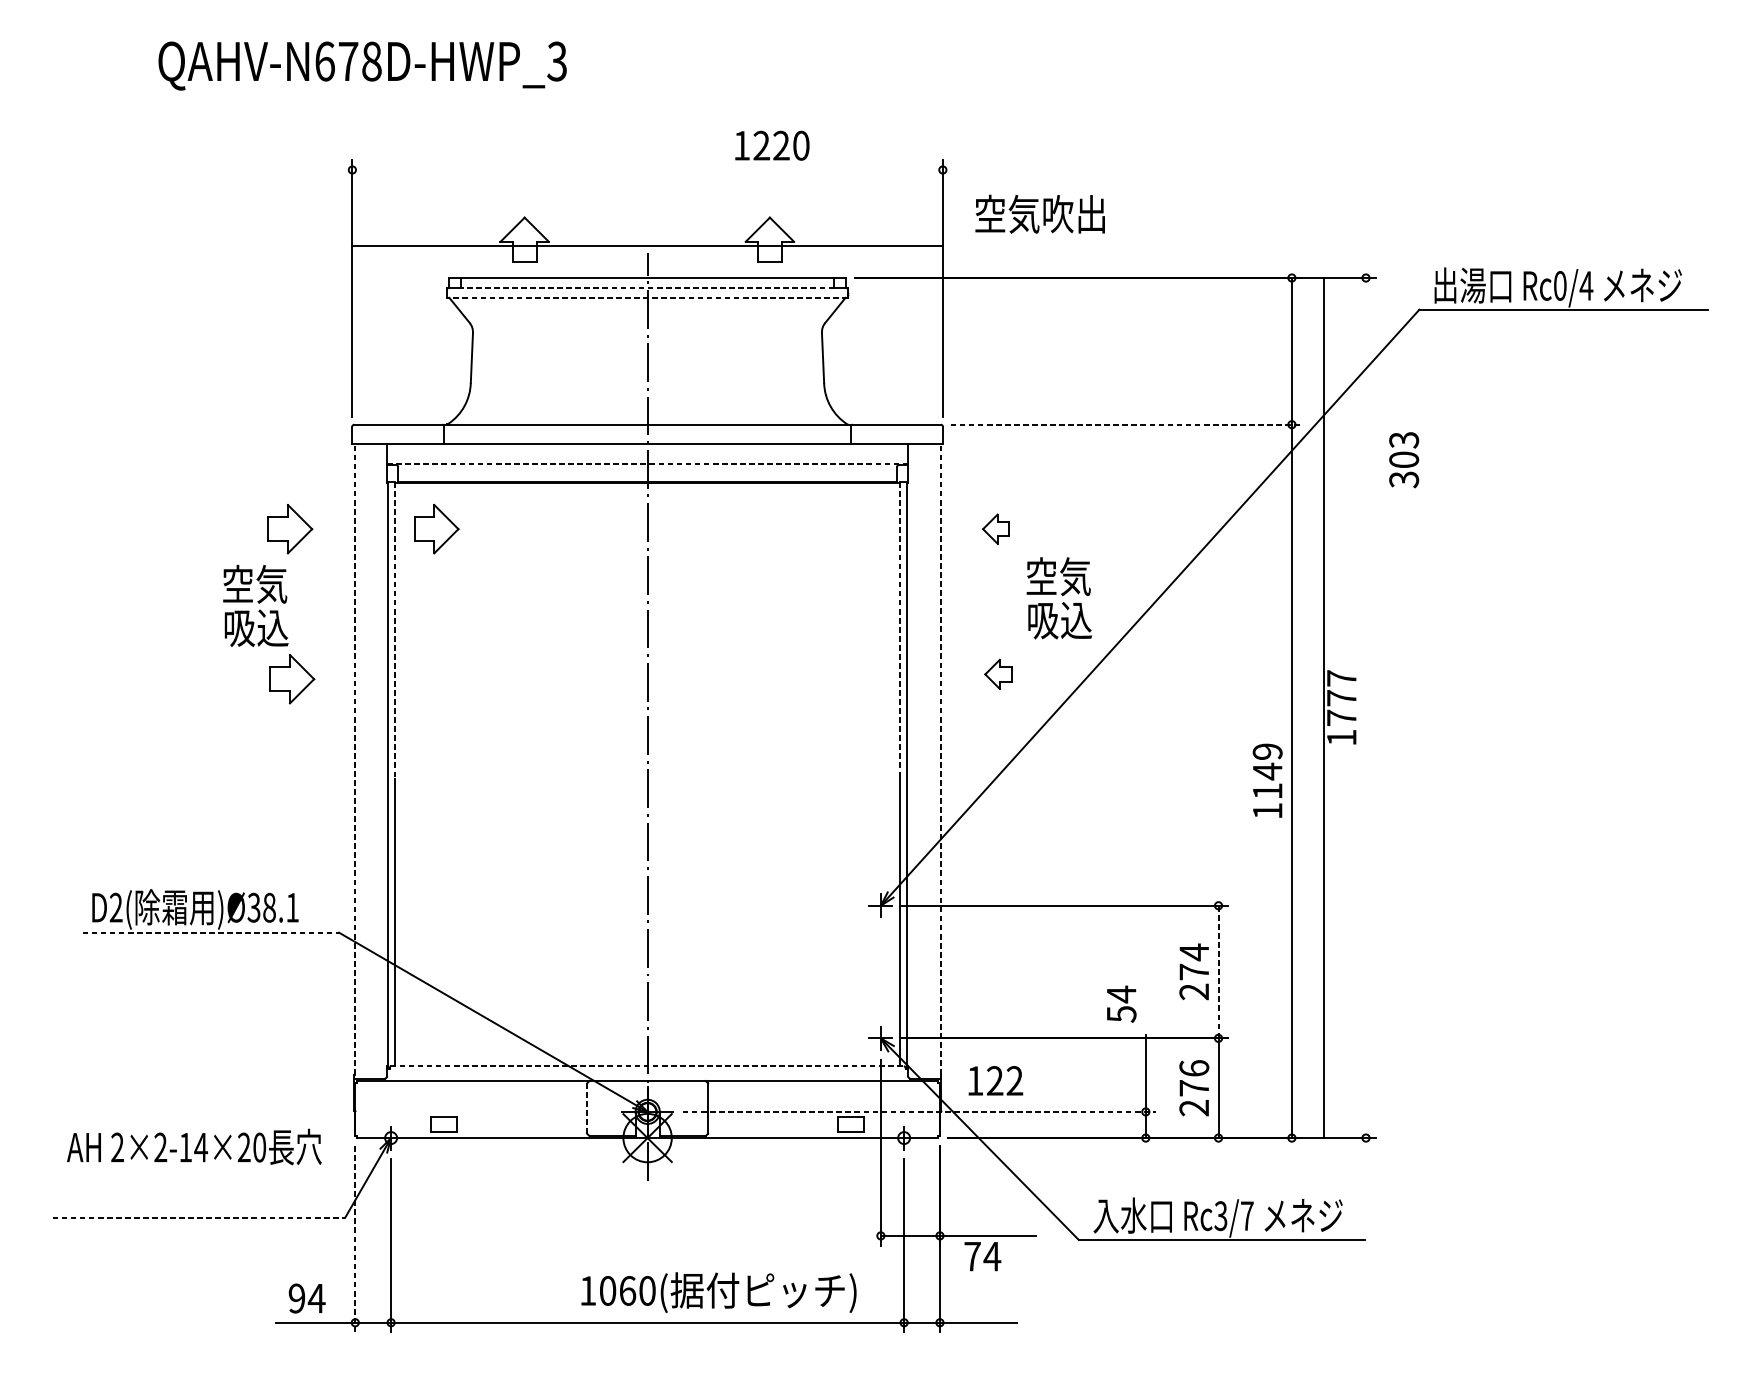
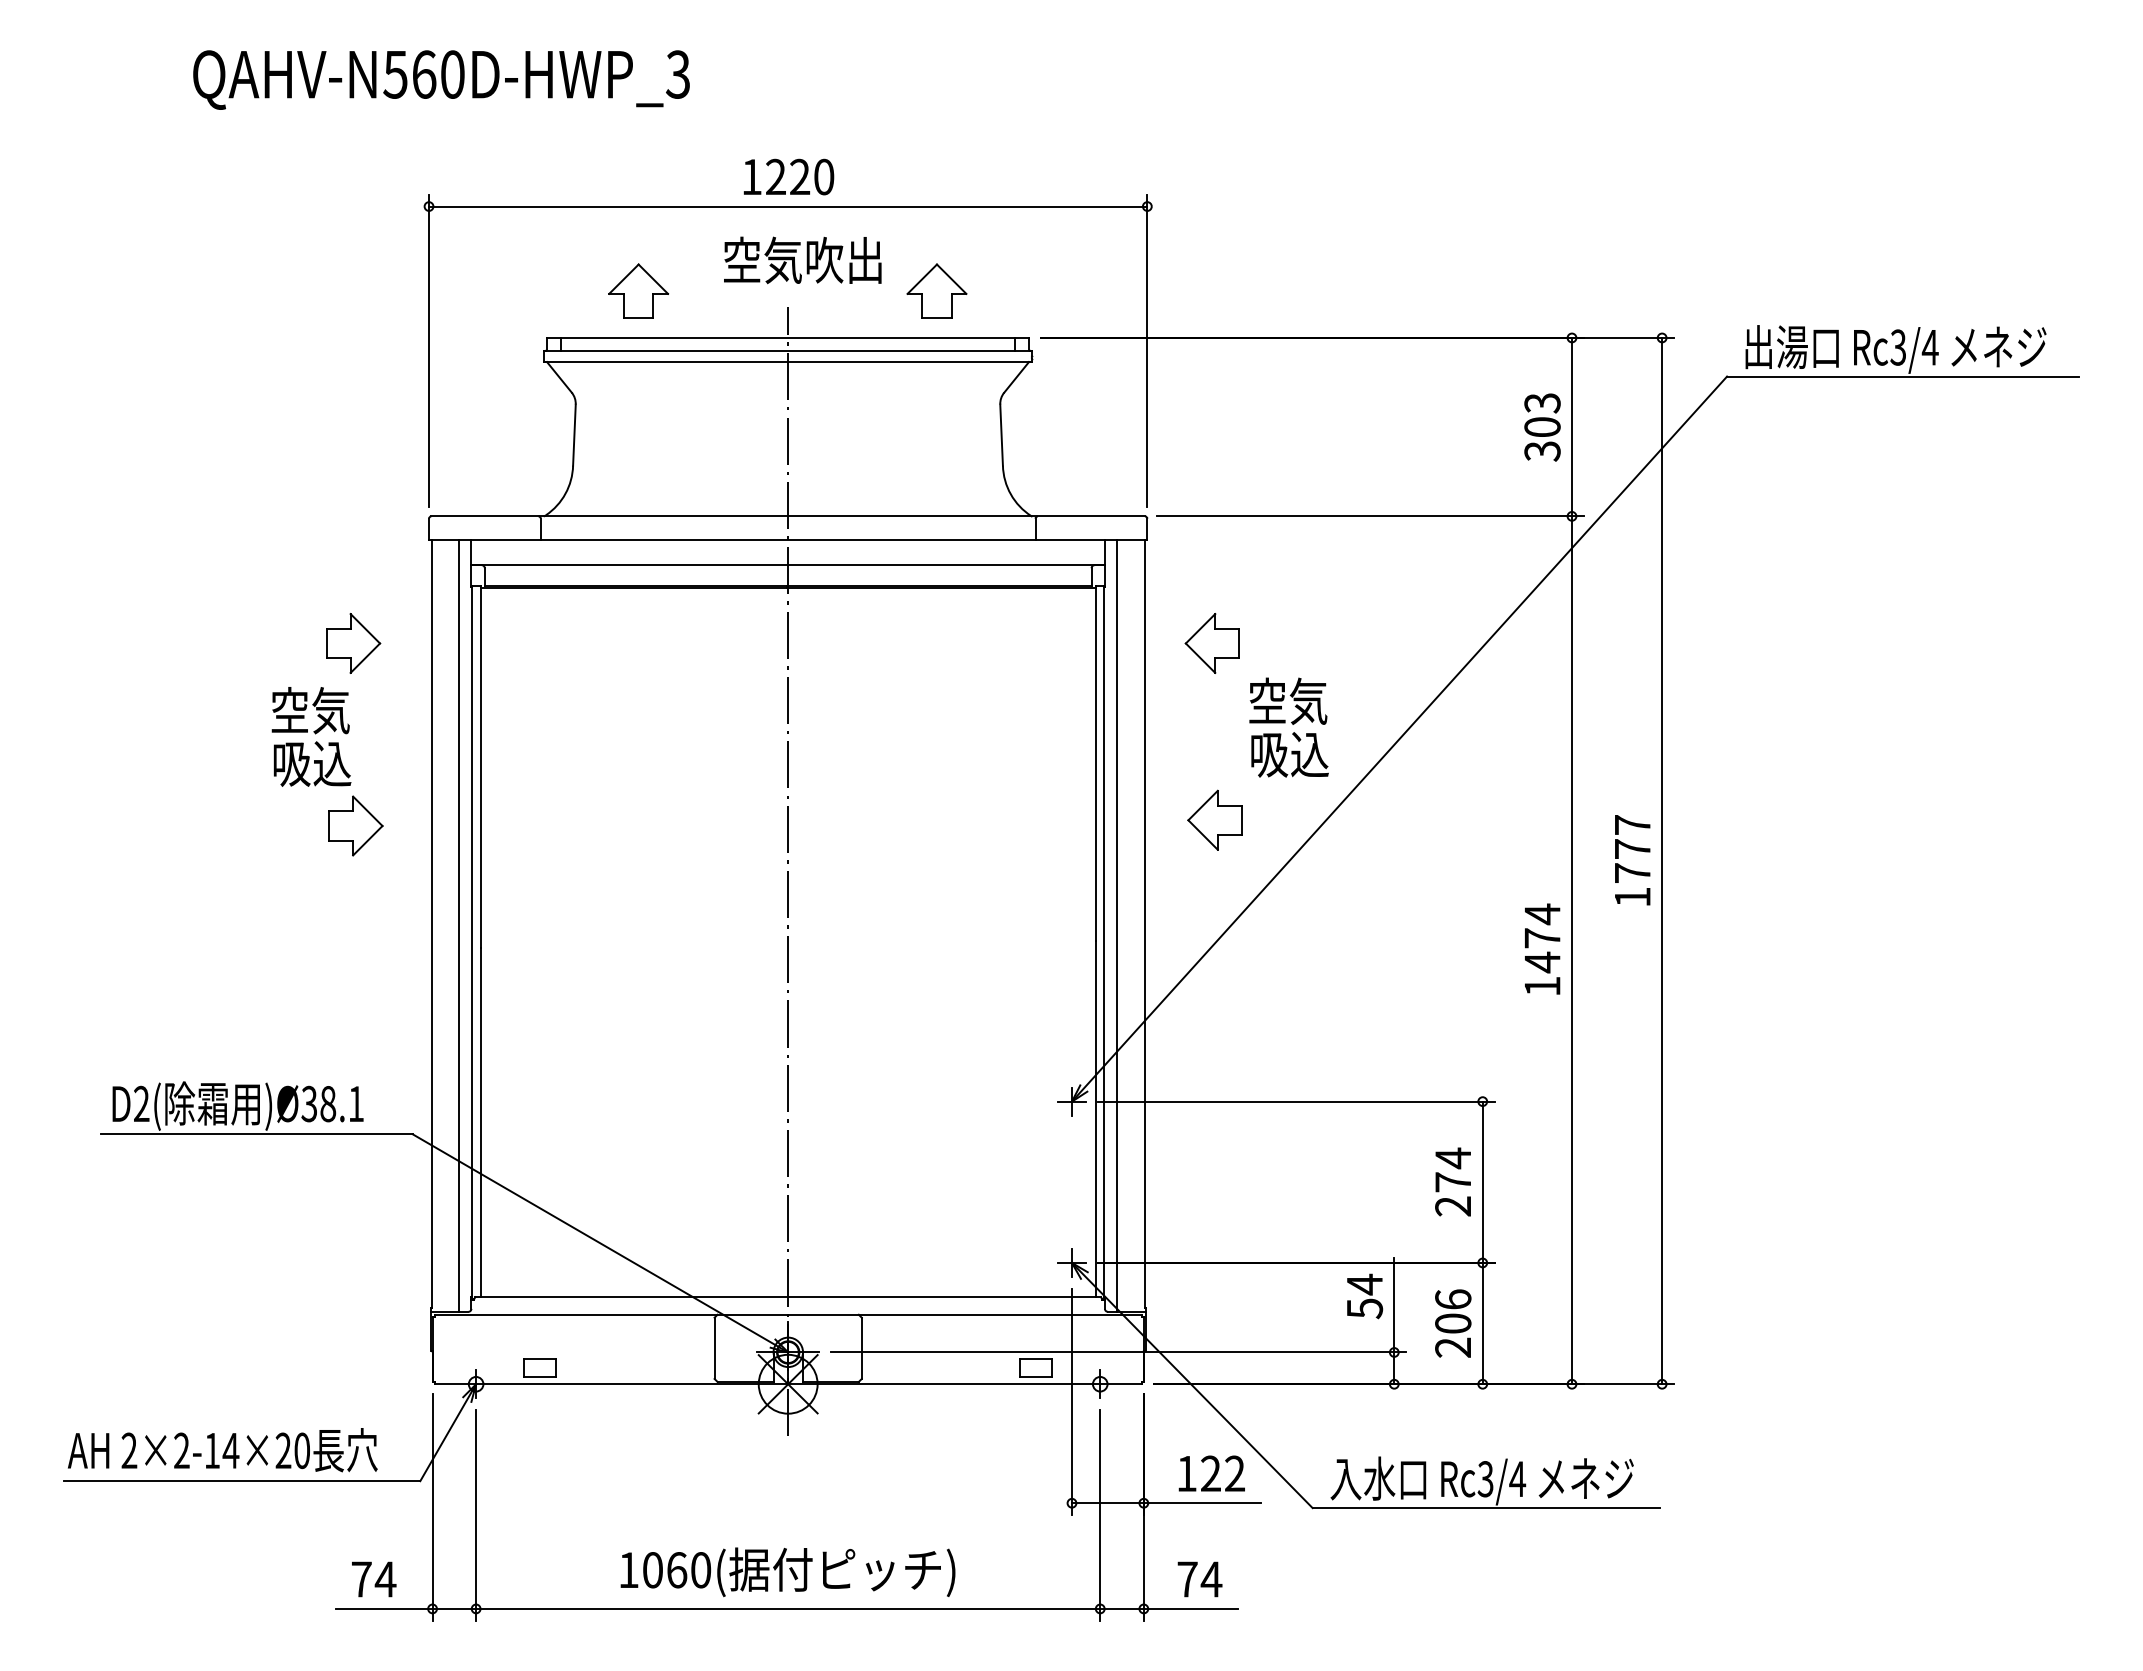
text: (347, 61) -> (423, 74), QAHV-N678D-HWP_3 -> QAHV-N560D-HWP_3
text: (771, 145) -> (788, 176), moved
text: (1039, 214) -> (802, 260), moved
line: (647, 245) -> (788, 206), moved
text: (1560, 285) -> (1898, 347), Rc0/4 -> Rc3/4
line: (647, 288) -> (787, 350), dashed -> solid
line: (647, 298) -> (788, 362), dashed -> solid
line: (1126, 424) -> (1370, 516), dashed -> solid
text: (1404, 460) -> (1542, 427), moved
line: (647, 464) -> (788, 564), dashed -> solid
part: (436, 529) -> (531, 643), removed
part: (995, 529) -> (1211, 643), size x1.67
line: (900, 627) -> (1095, 763), dashed -> solid
line: (394, 631) -> (480, 767), dashed -> solid
part: (998, 673) -> (1214, 819), size x1.67
line: (1324, 707) -> (1662, 860), moved
line: (354, 759) -> (431, 923), dashed -> solid
line: (940, 759) -> (1144, 923), dashed -> solid
line: (377, 760) -> (459, 925), added
line: (918, 760) -> (1117, 925), added
text: (1267, 771) -> (1542, 938), 1149 -> 1474
line: (211, 932) -> (257, 1134), dashed -> solid
line: (1218, 972) -> (1482, 1182), dashed -> solid
text: (1122, 1004) -> (1365, 1296), moved
line: (647, 1066) -> (788, 1297), dashed -> solid
text: (995, 1080) -> (1211, 1473), moved
text: (1194, 1088) -> (1453, 1323), 276 -> 206
line: (587, 1108) -> (714, 1348), dashed -> solid
line: (919, 1111) -> (1118, 1352), dashed -> solid
text: (194, 1147) -> (222, 1450), moved
text: (1247, 1215) -> (1517, 1478), Rc3/7 -> Rc3/4
line: (199, 1218) -> (242, 1481), dashed -> solid
line: (355, 1239) -> (432, 1507), dashed -> solid
text: (982, 1256) -> (1199, 1579), moved
text: (718, 1292) -> (787, 1572), moved
text: (296, 1298) -> (361, 1579), 94 -> 74

